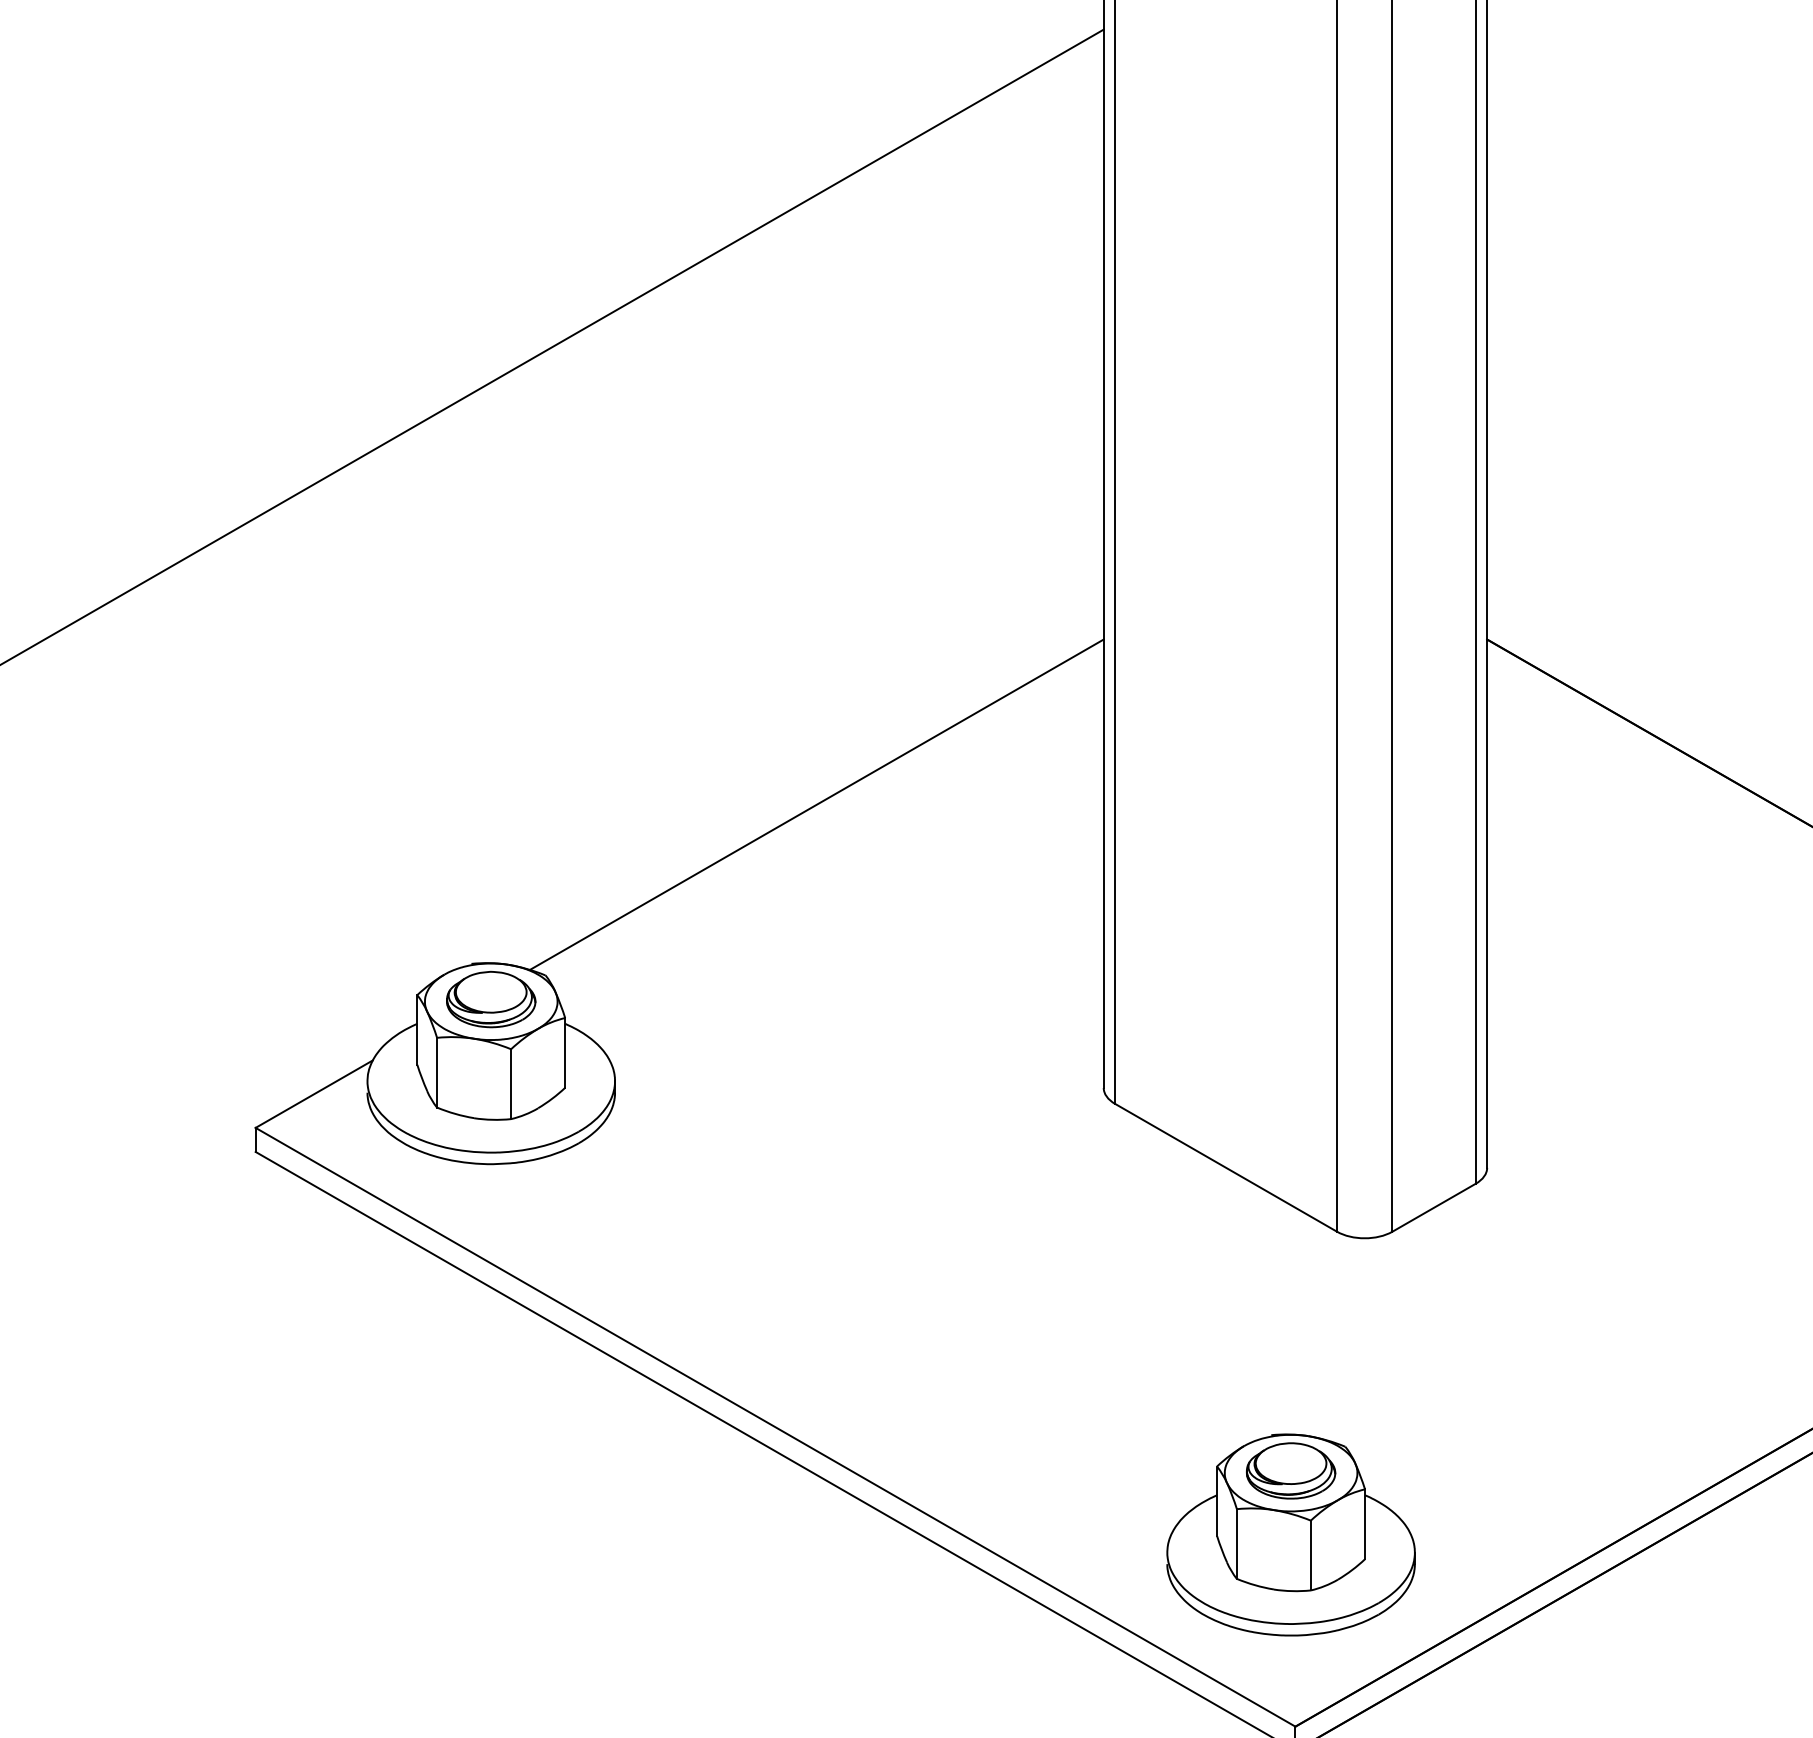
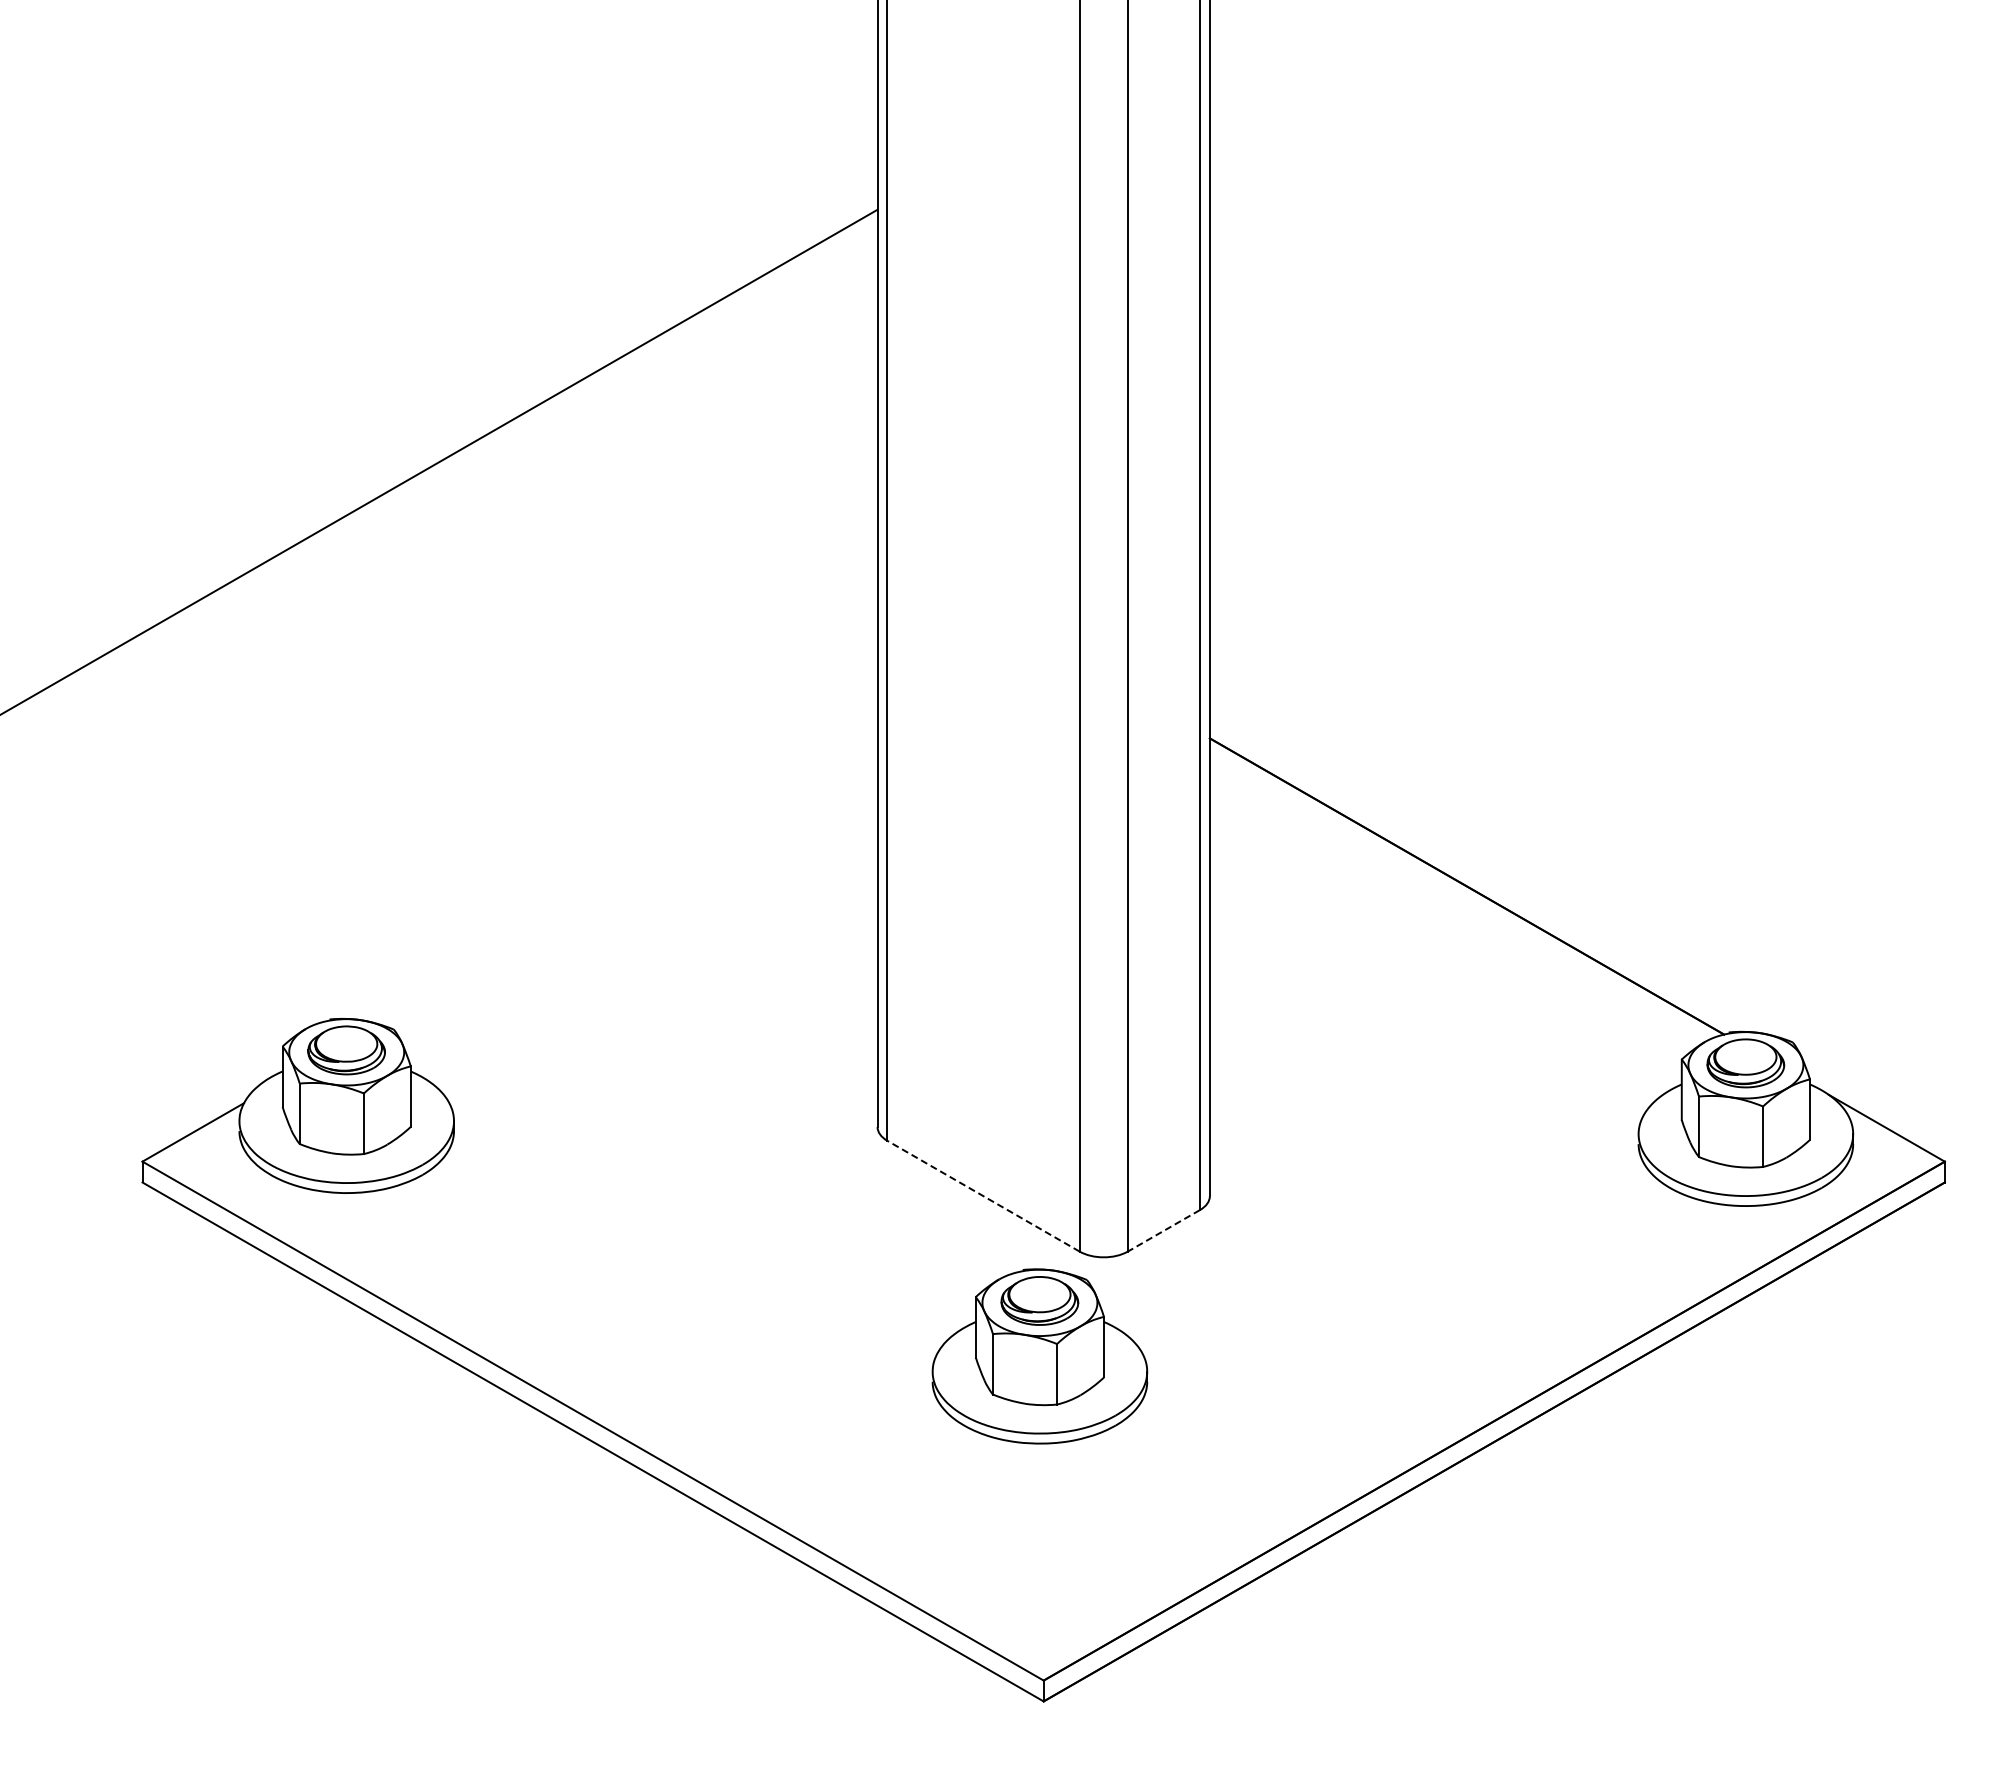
line: (816, 804) -> (628, 881), removed
line: (1225, 1168) -> (983, 1196), solid -> dashed
line: (1433, 1207) -> (1163, 1230), solid -> dashed
part: (1290, 1535) -> (1039, 1356), moved

